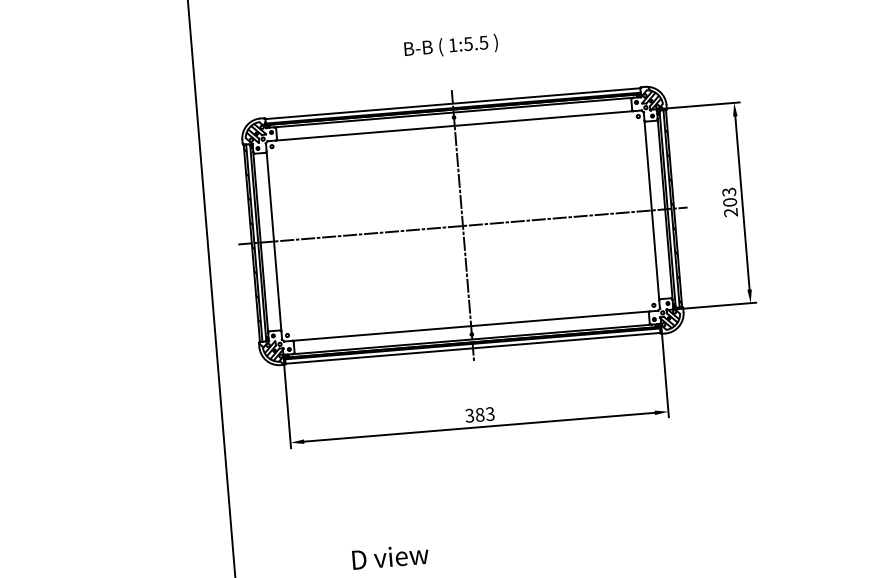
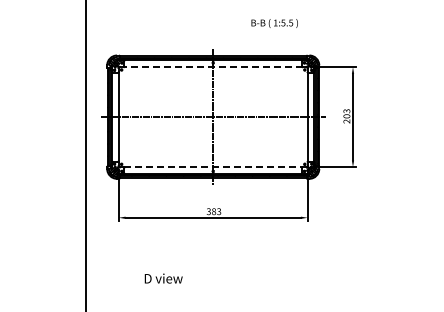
text: (450, 46) -> (274, 23), moved
line: (453, 126) -> (212, 67), solid -> dashed
line: (471, 326) -> (213, 167), solid -> dashed

